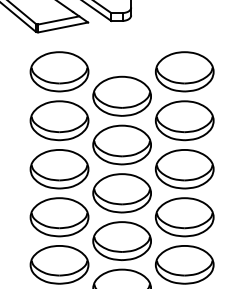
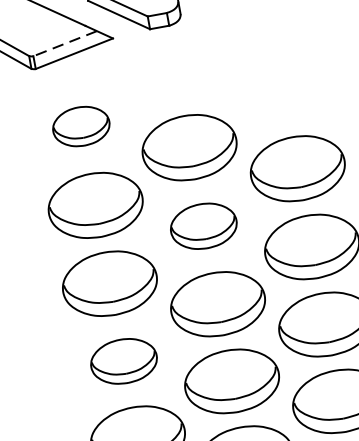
line: (58, 20) -> (64, 43), solid -> dashed
part: (59, 71) -> (81, 125), size x0.6
part: (184, 71) -> (282, 89), removed
part: (121, 144) -> (202, 225), size x0.7
part: (59, 217) -> (124, 361), size x0.7

